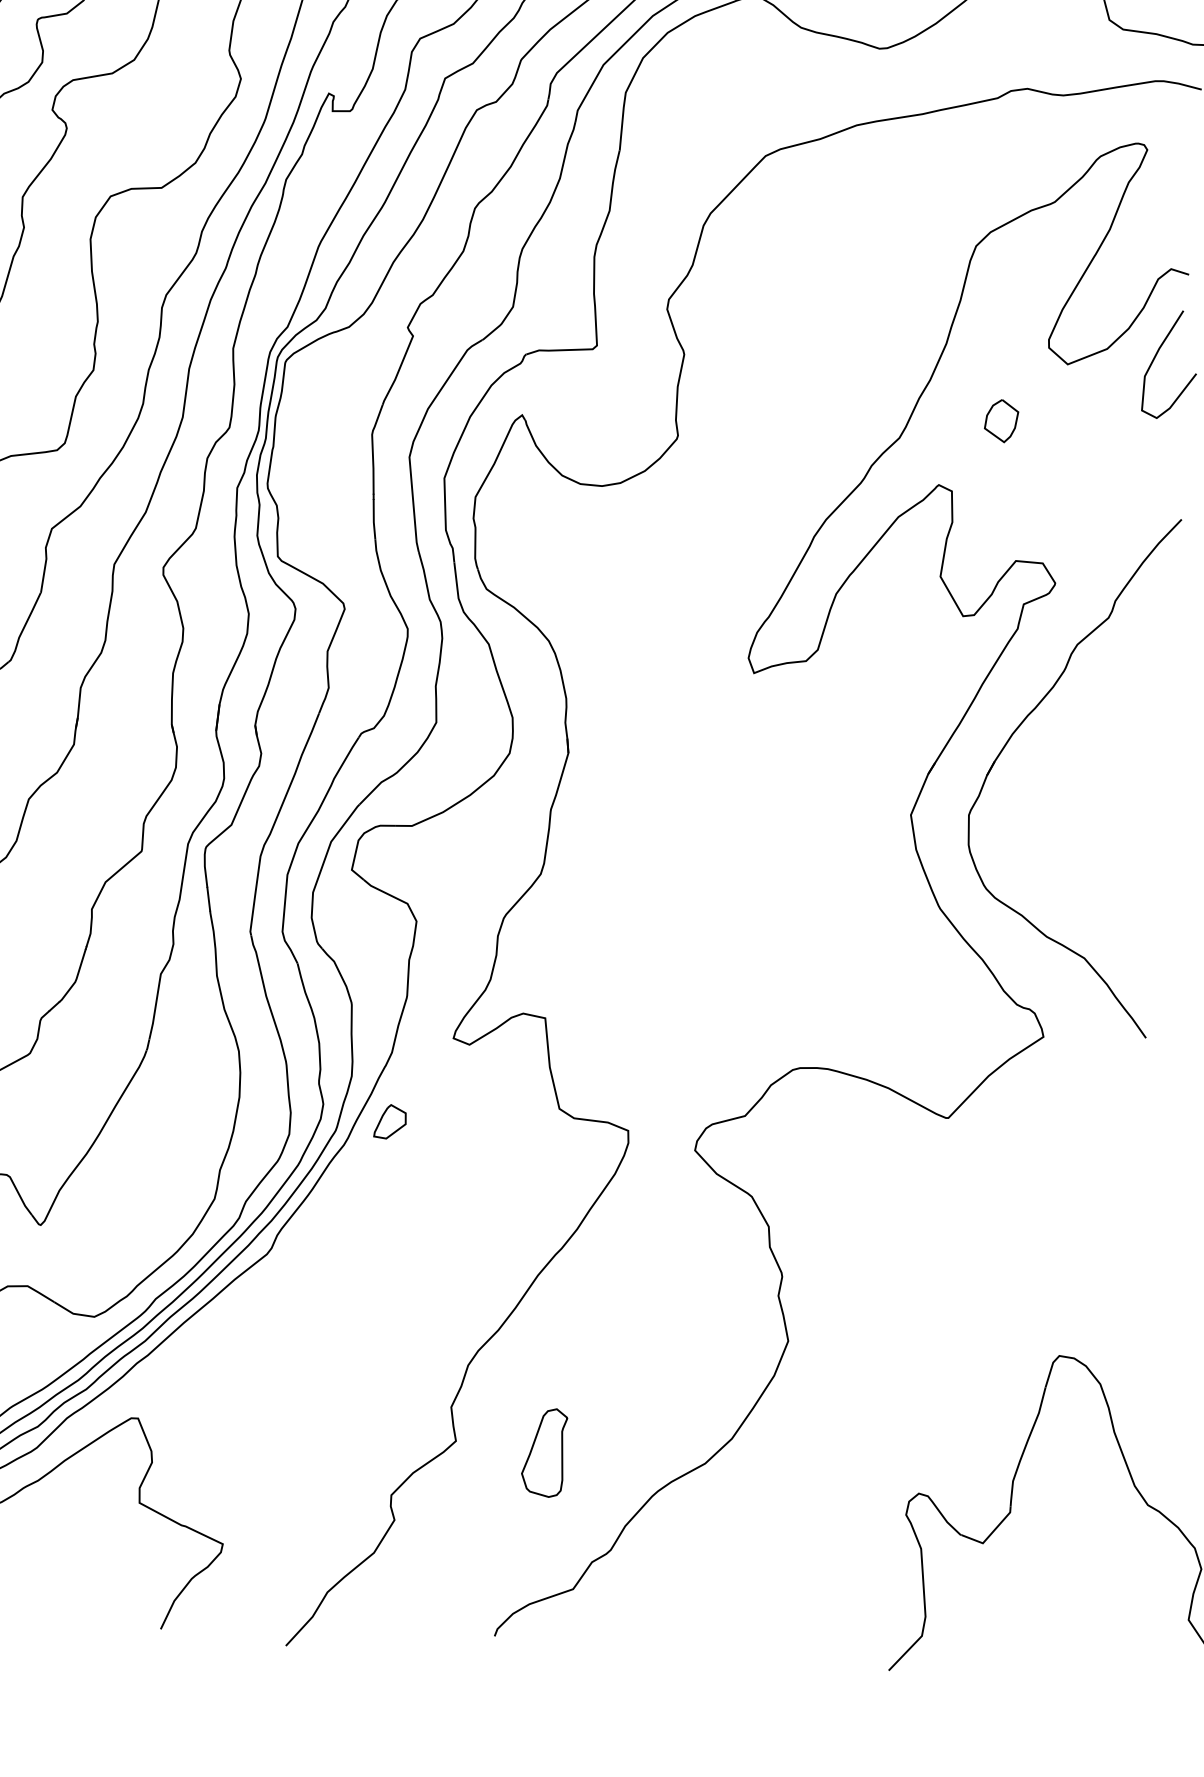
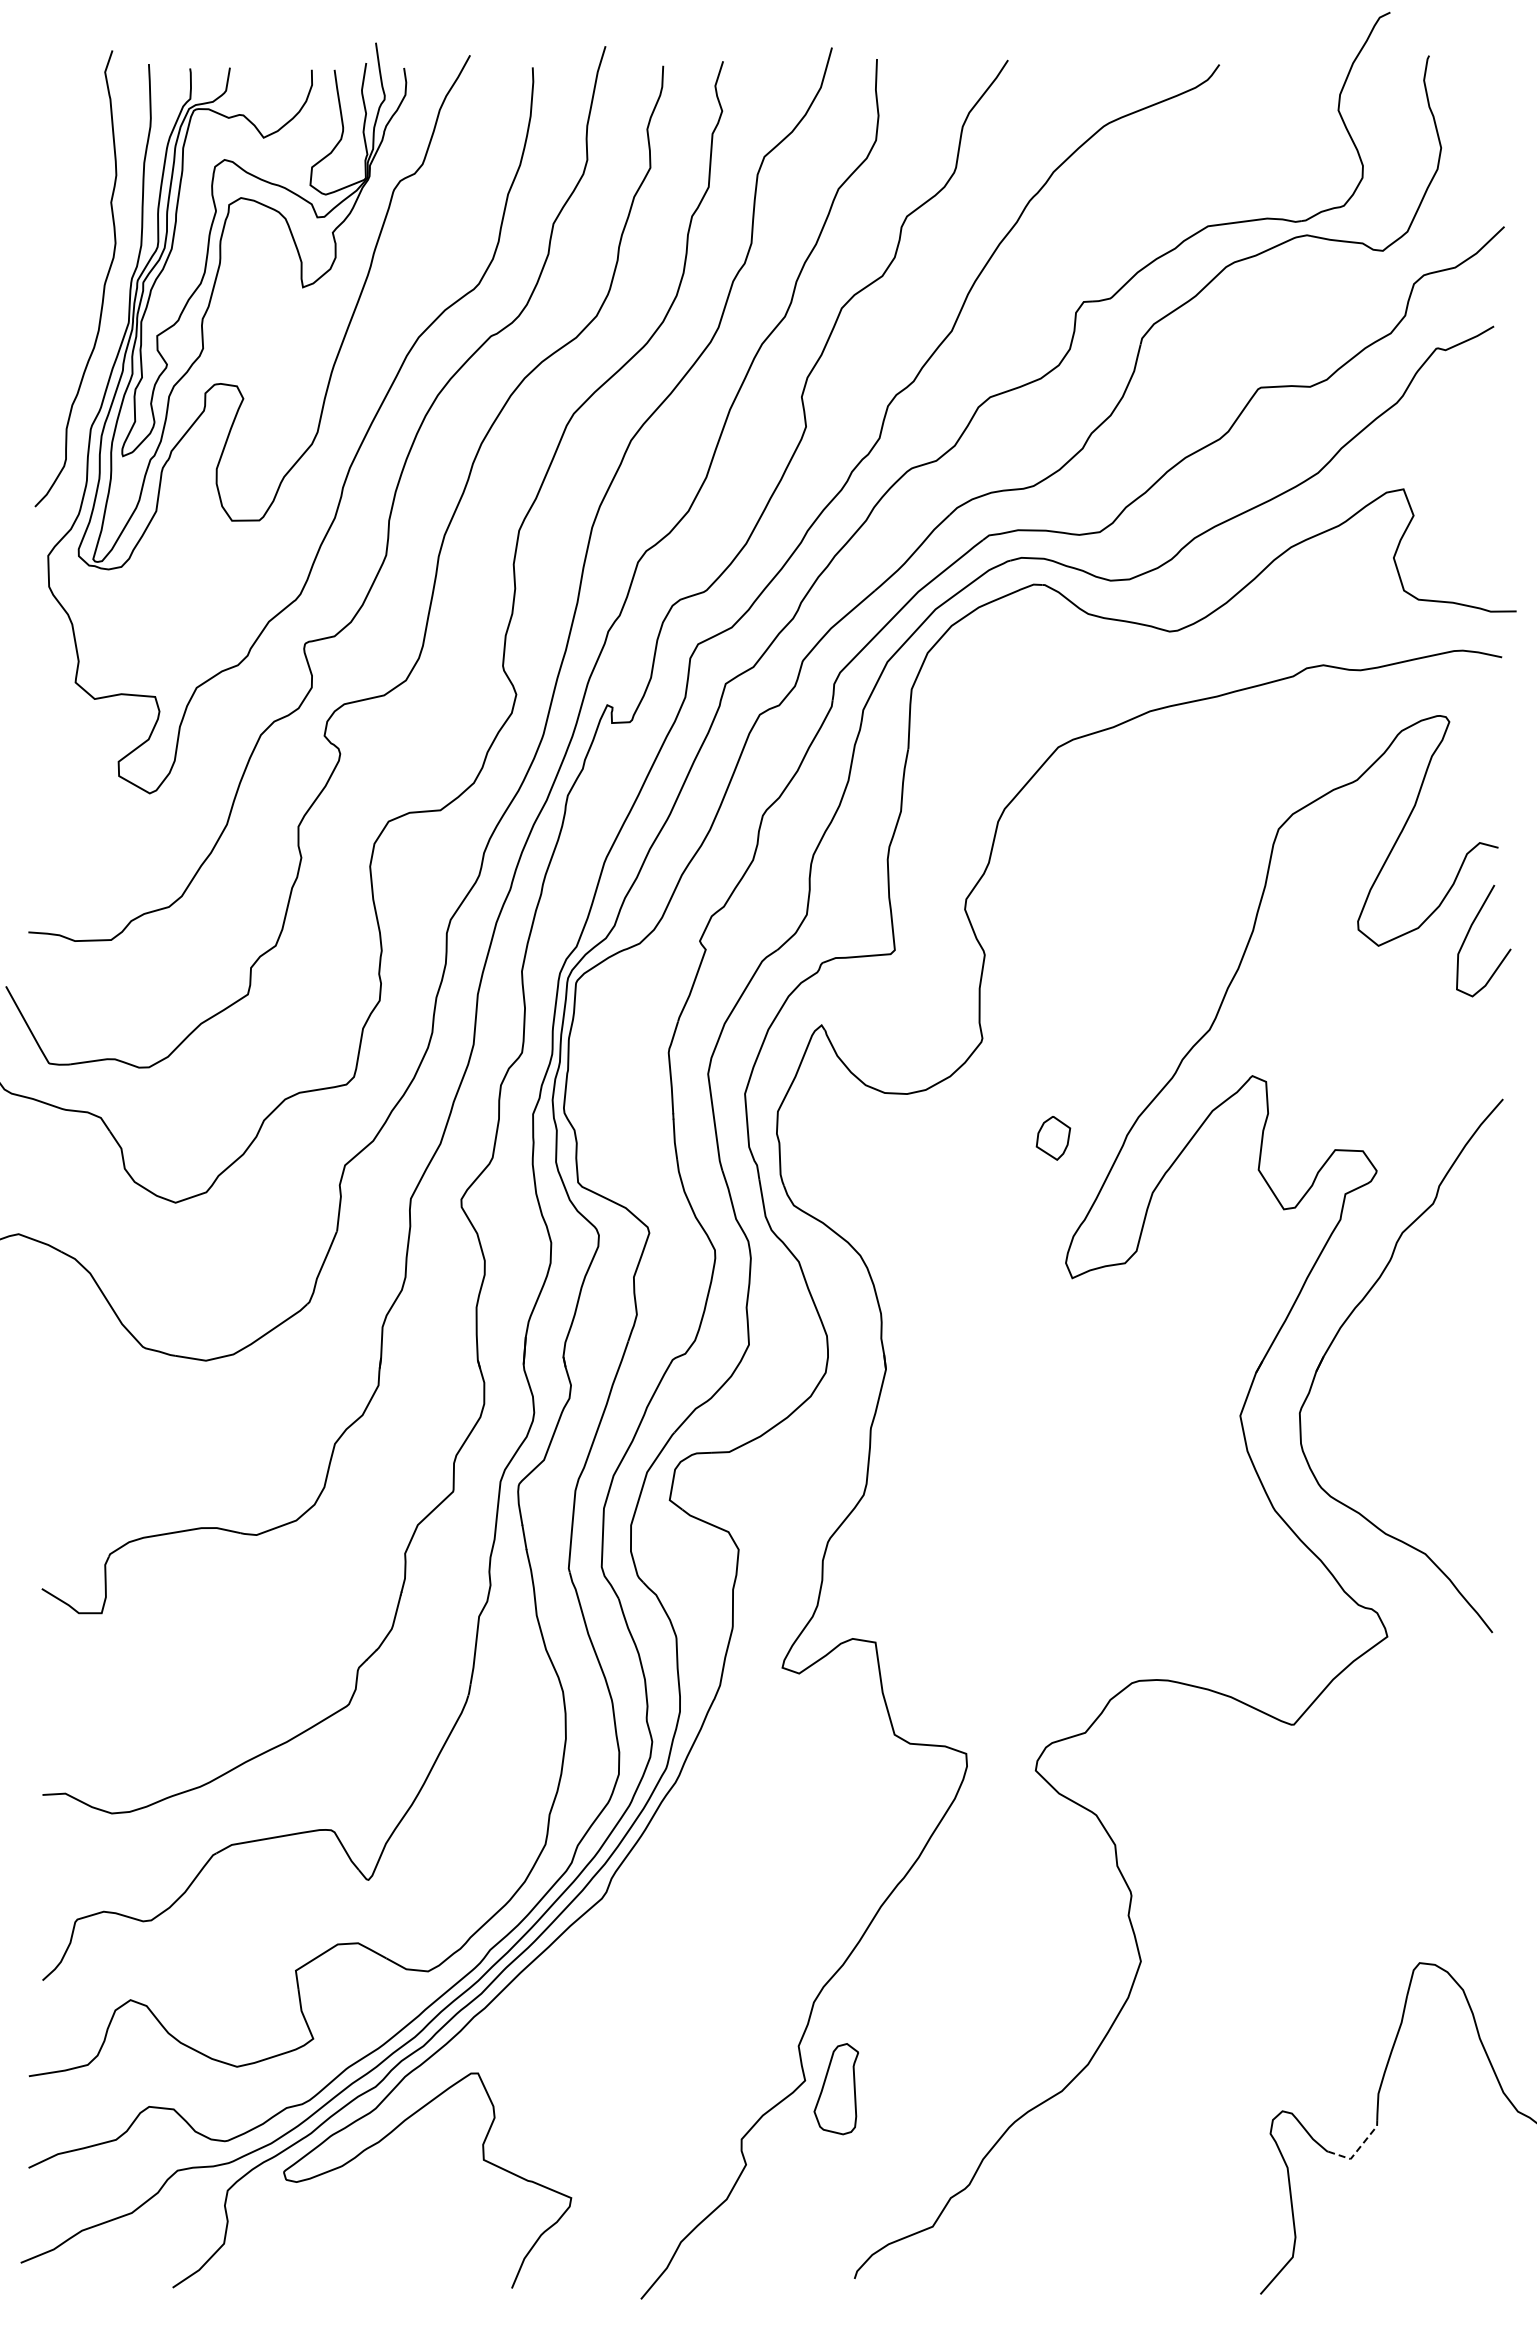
part: (1001, 421) -> (1053, 1138), moved
part: (390, 1121) -> (721, 1756), removed
part: (543, 1453) -> (835, 2089), moved
line: (990, 1534) -> (1358, 2149), solid -> dashed

